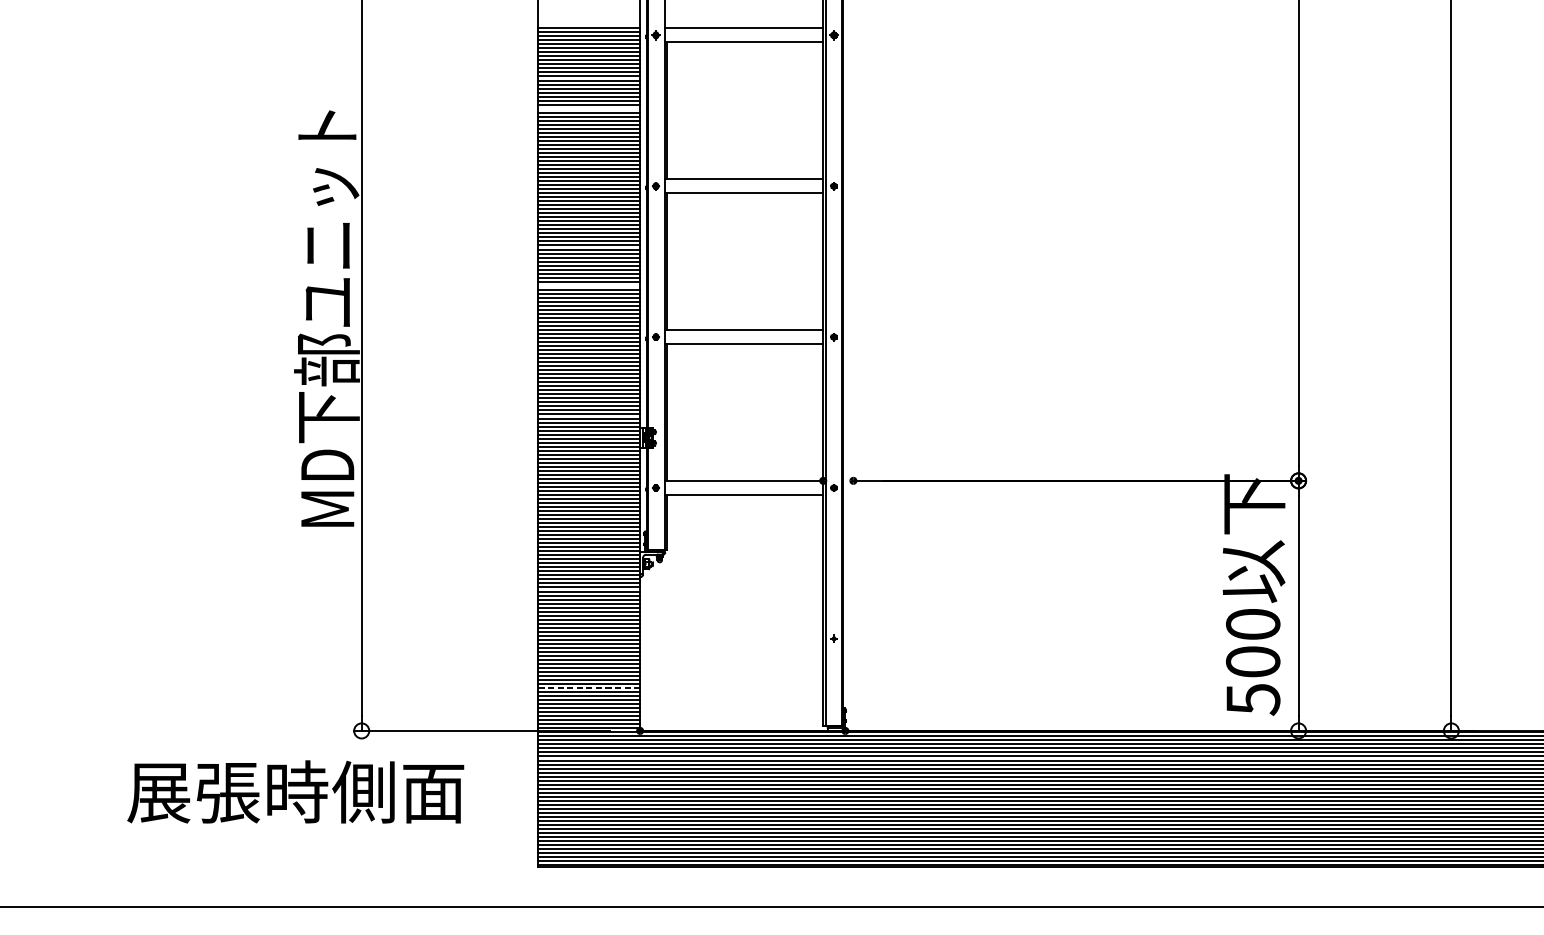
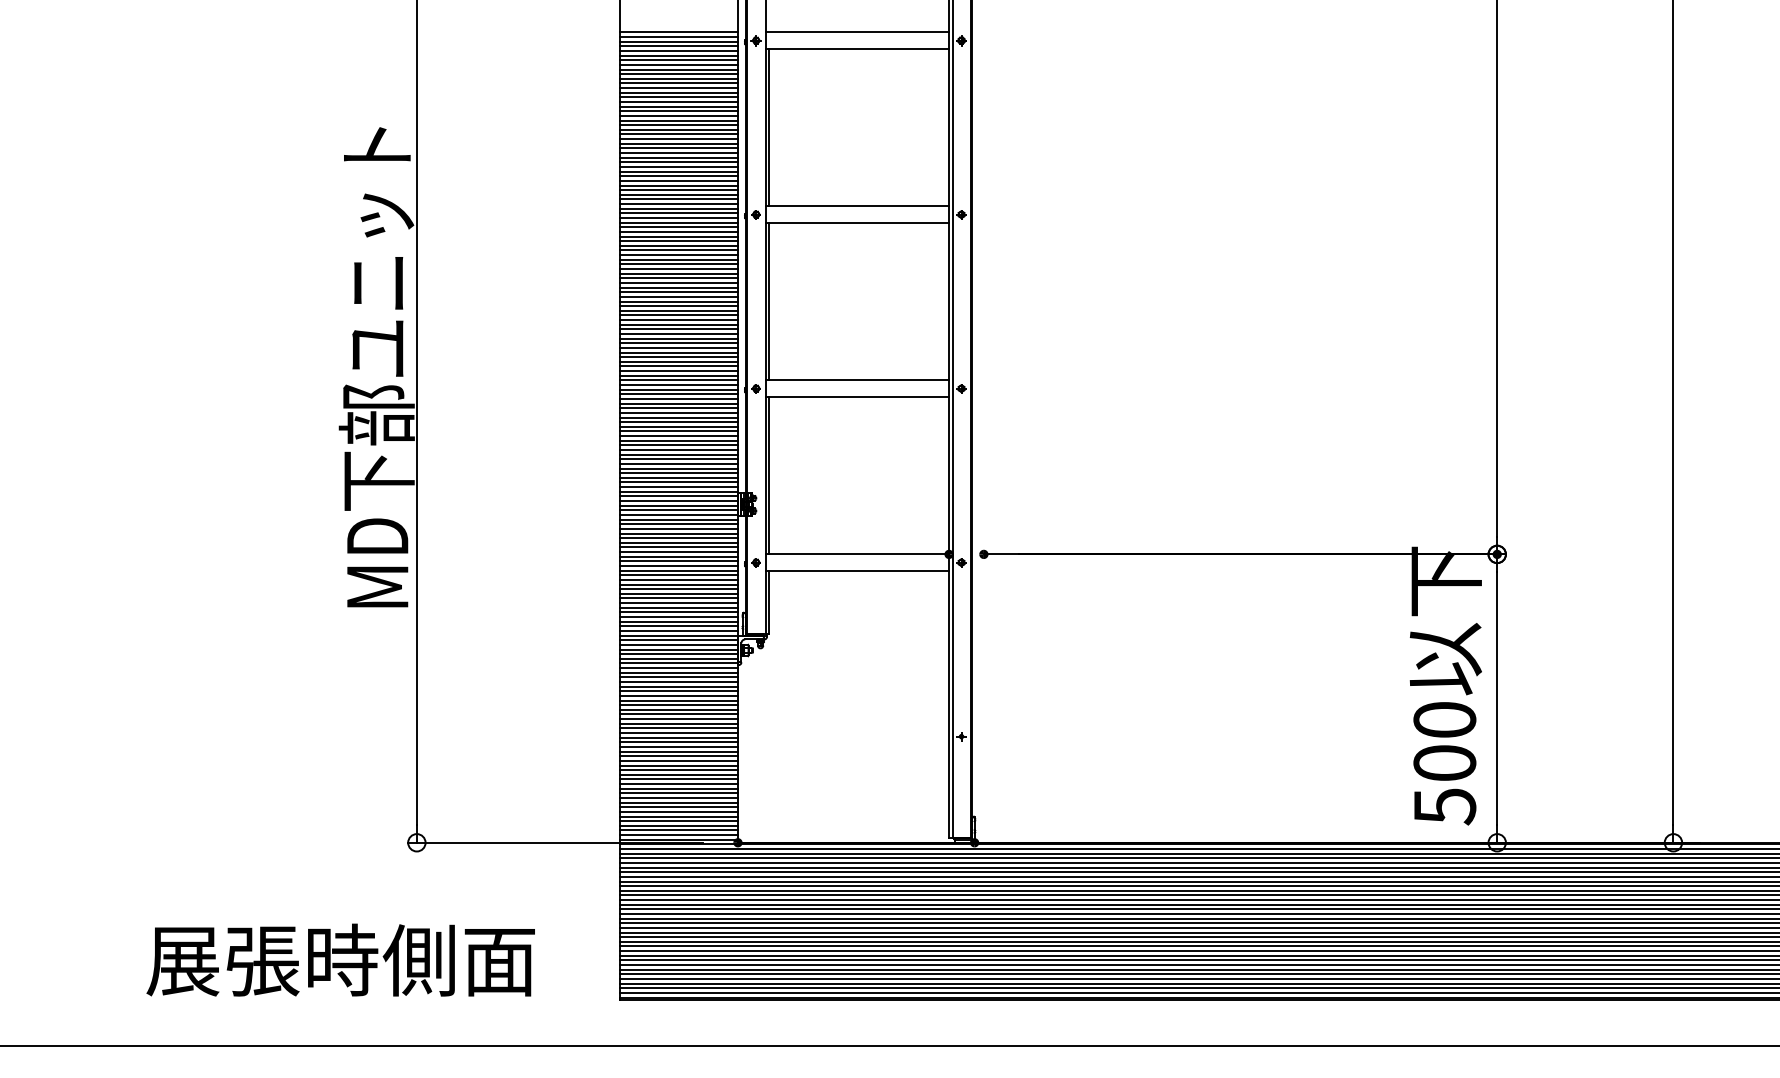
line: (588, 108) -> (678, 125), added
line: (588, 285) -> (678, 329), added
line: (589, 688) -> (679, 793), dashed -> solid
text: (295, 791) -> (340, 959), moved

